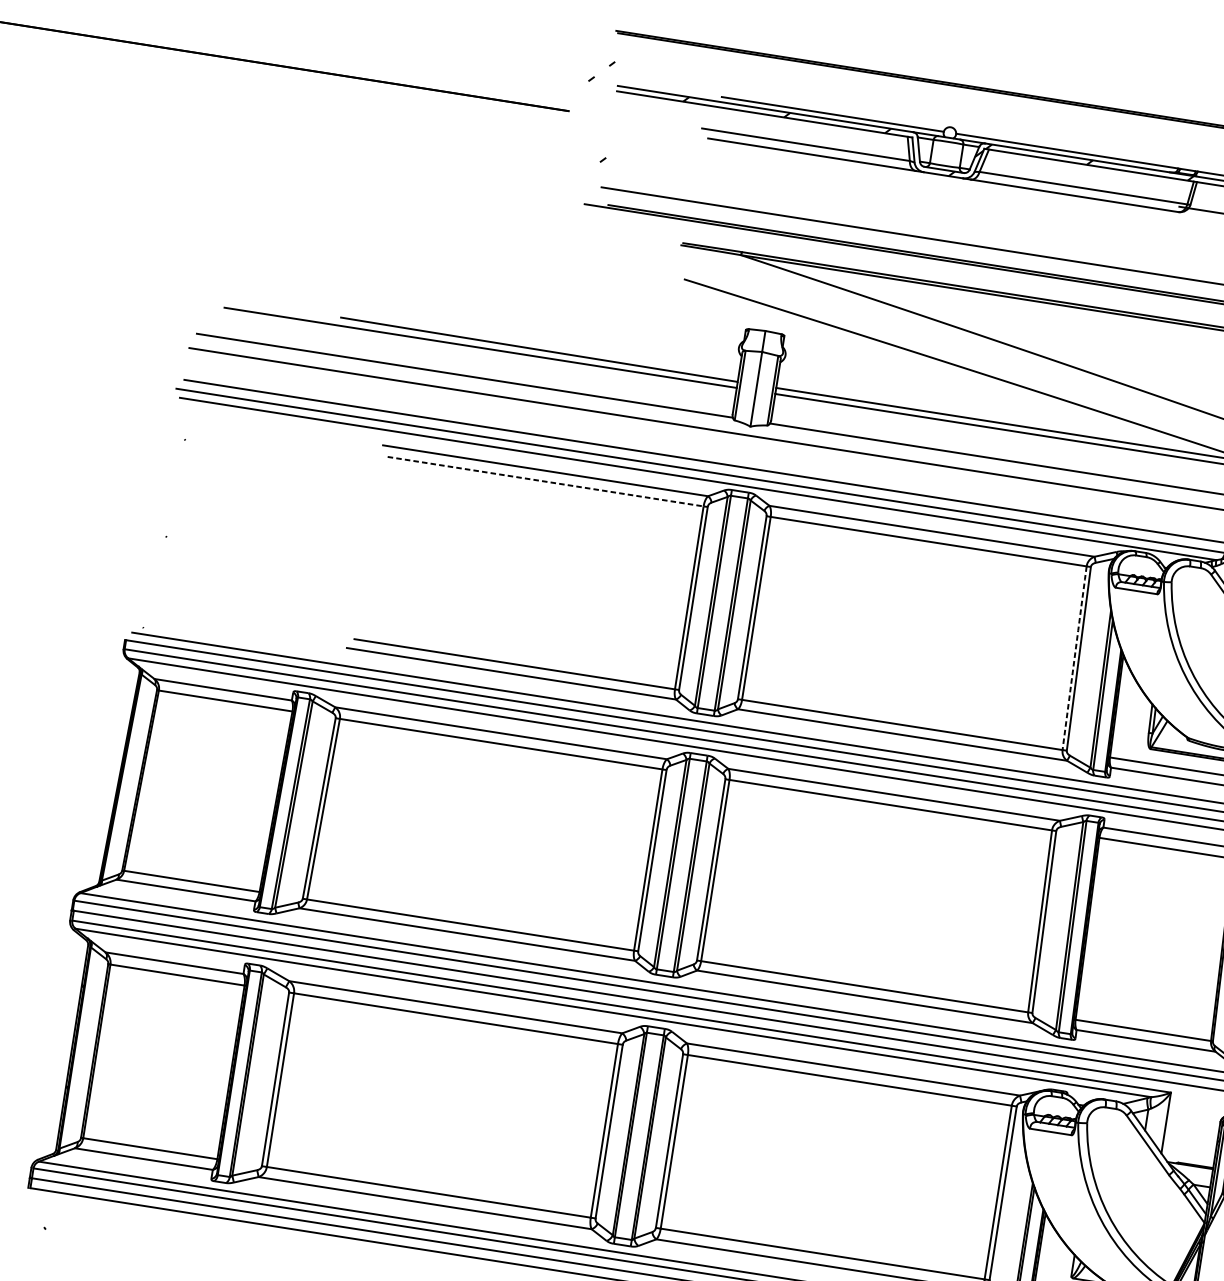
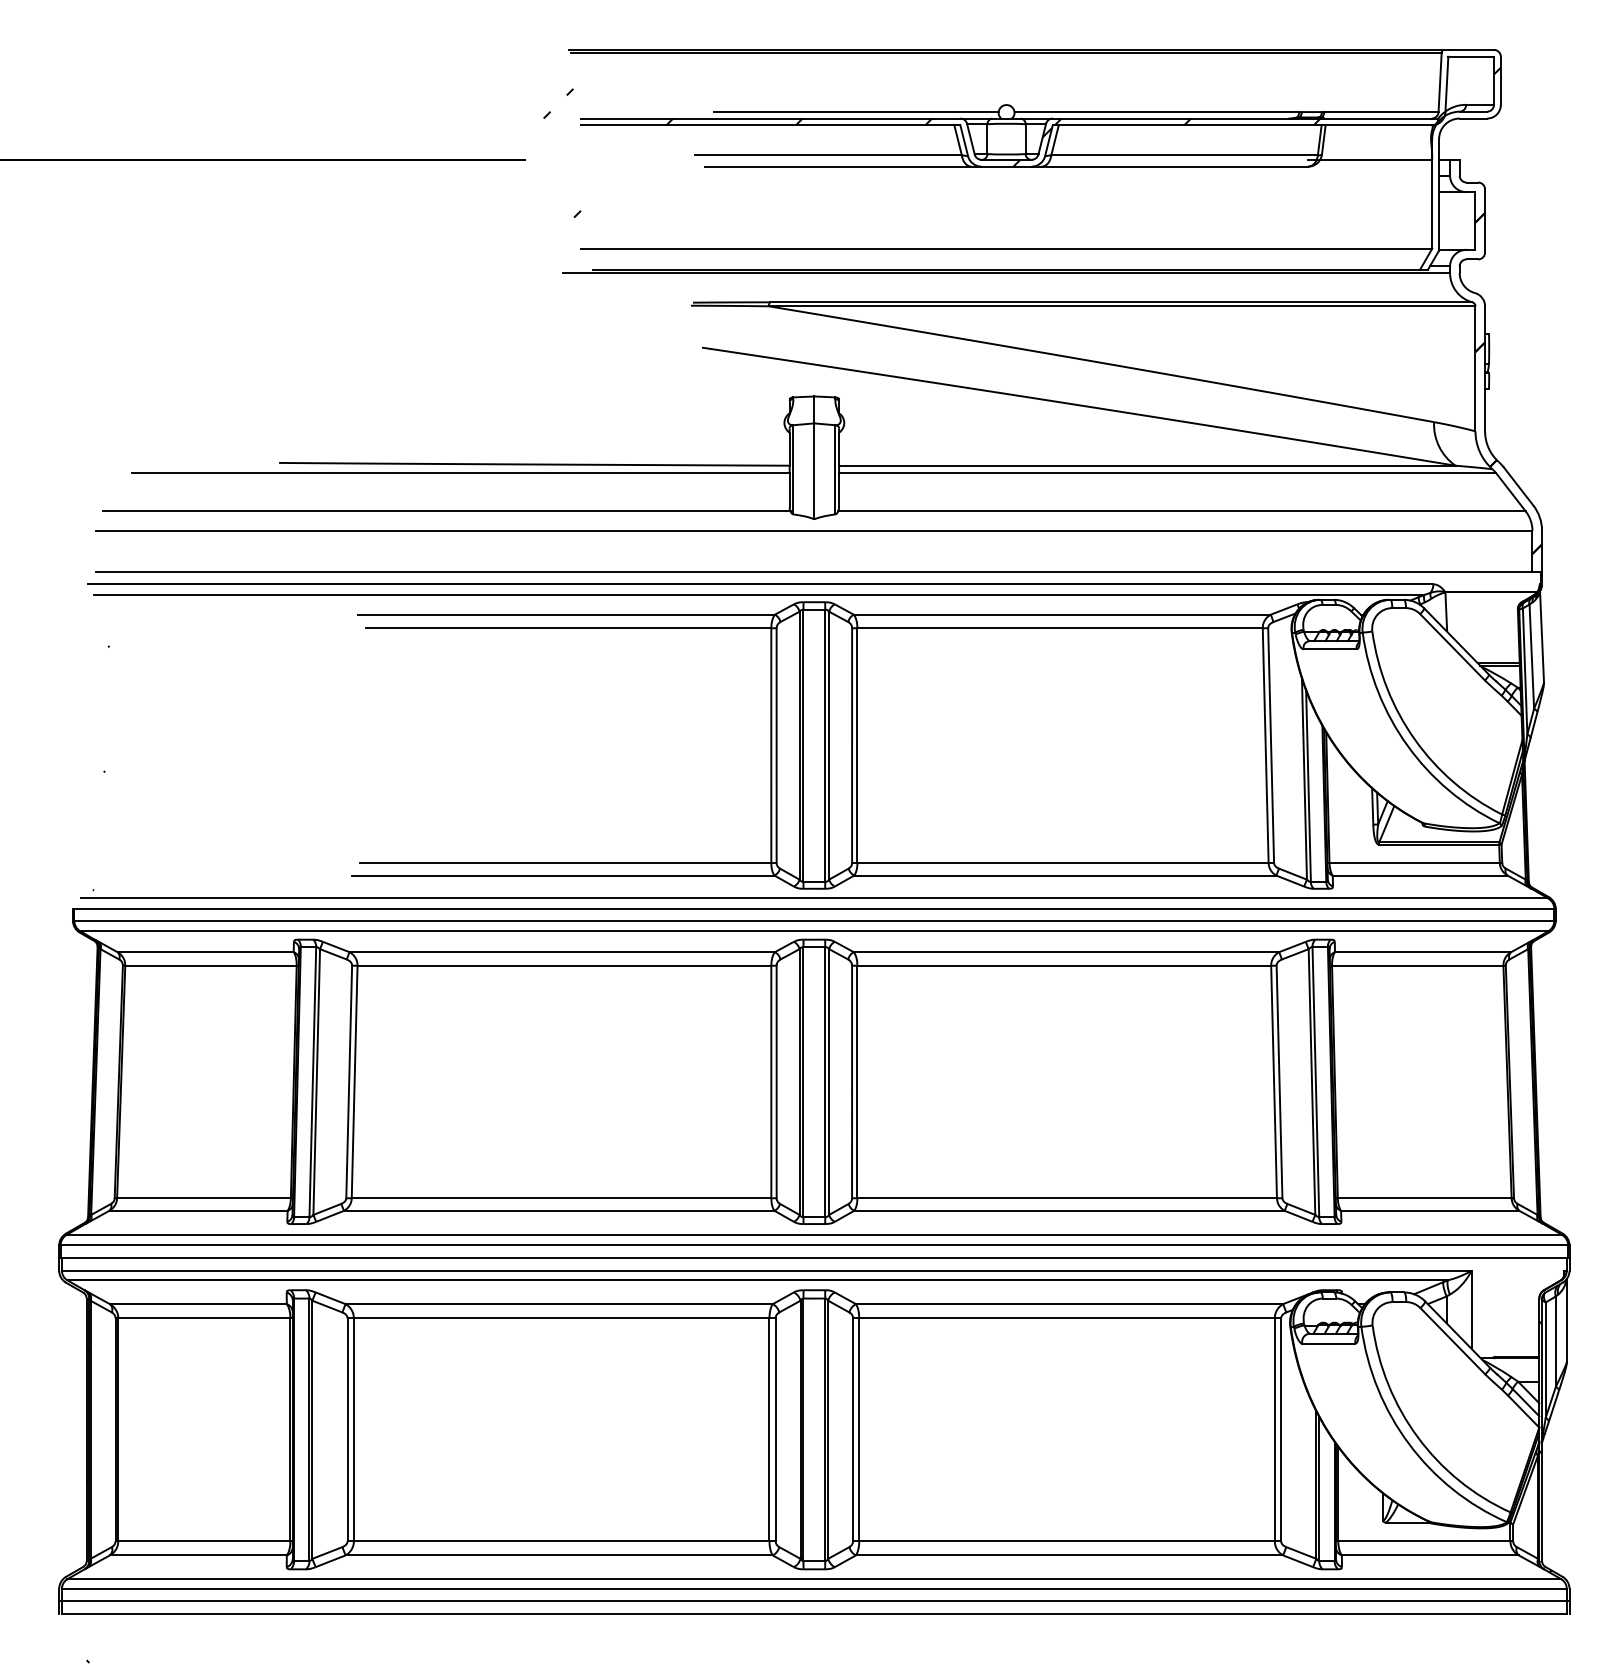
line: (545, 481) -> (568, 628), dashed -> solid
line: (1074, 657) -> (1265, 744), dashed -> solid

